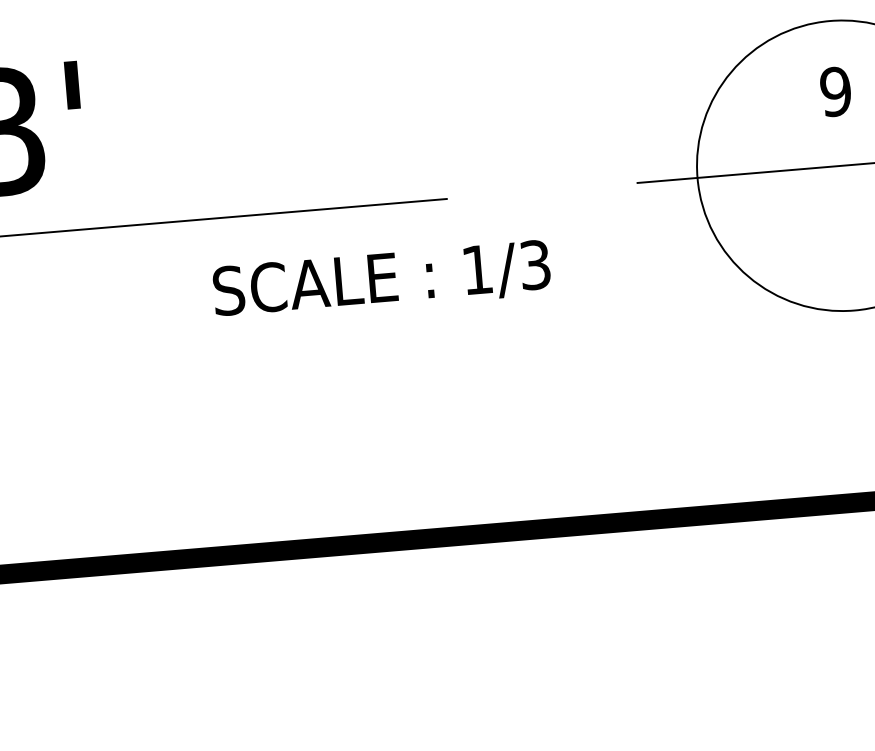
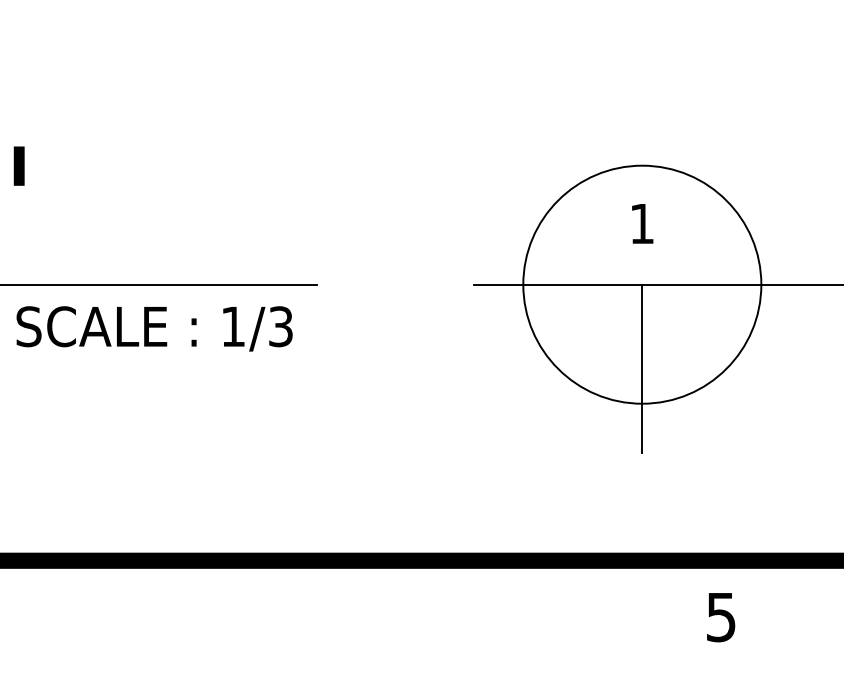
text: (835, 91) -> (641, 223), 9 -> 1
line: (851, 267) -> (642, 368), added
text: (381, 280) -> (154, 328), moved

